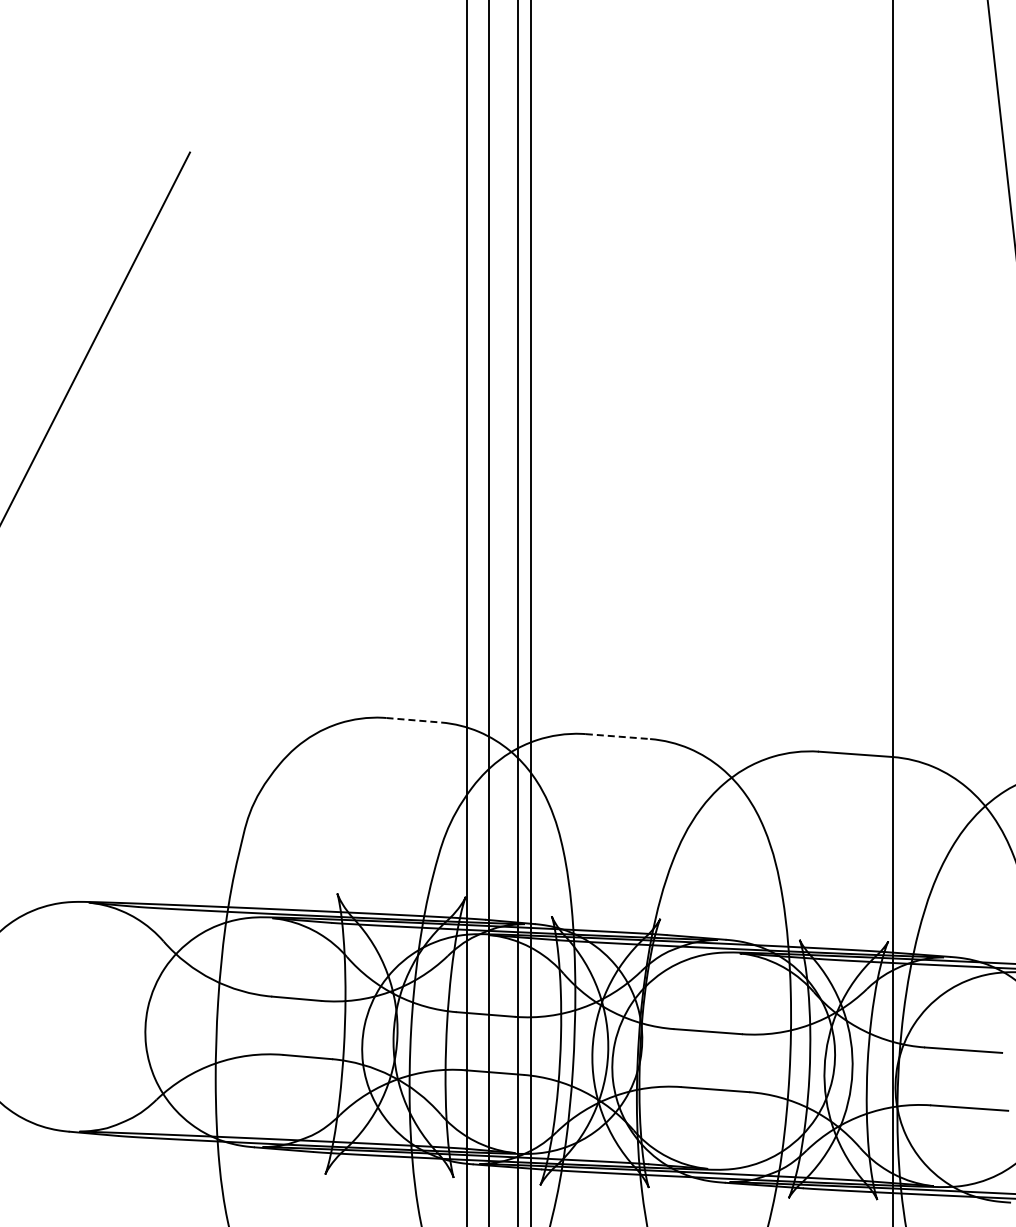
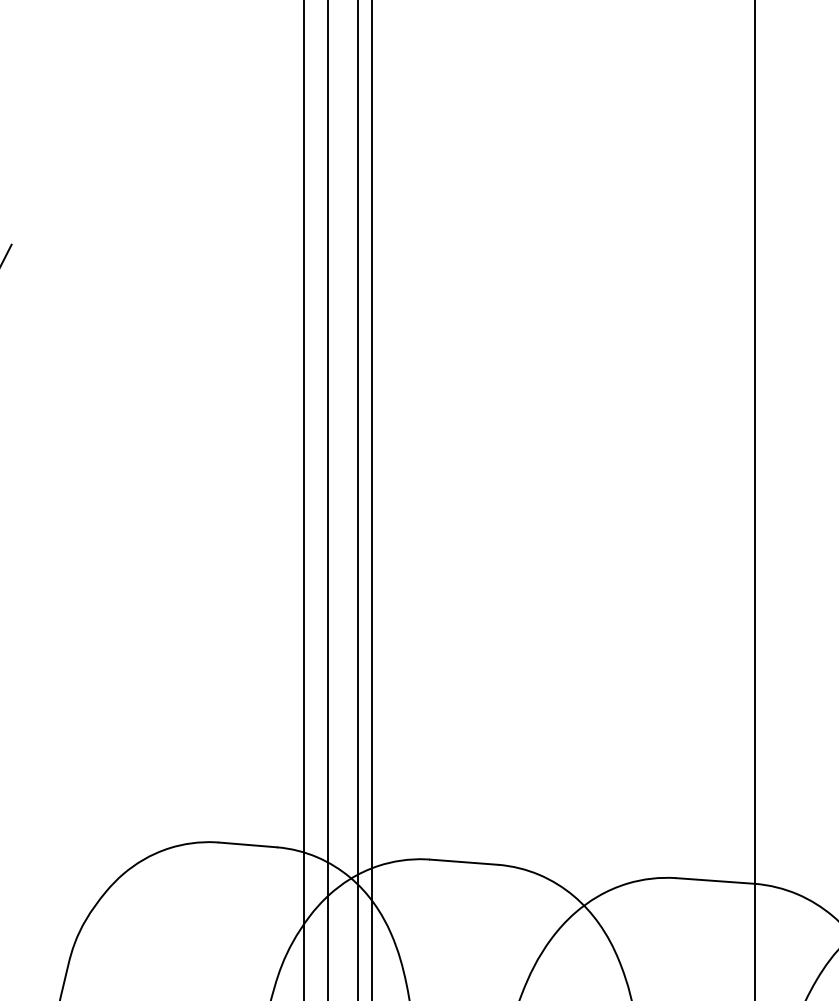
line: (414, 720) -> (248, 845), dashed -> solid
line: (618, 736) -> (464, 862), dashed -> solid

